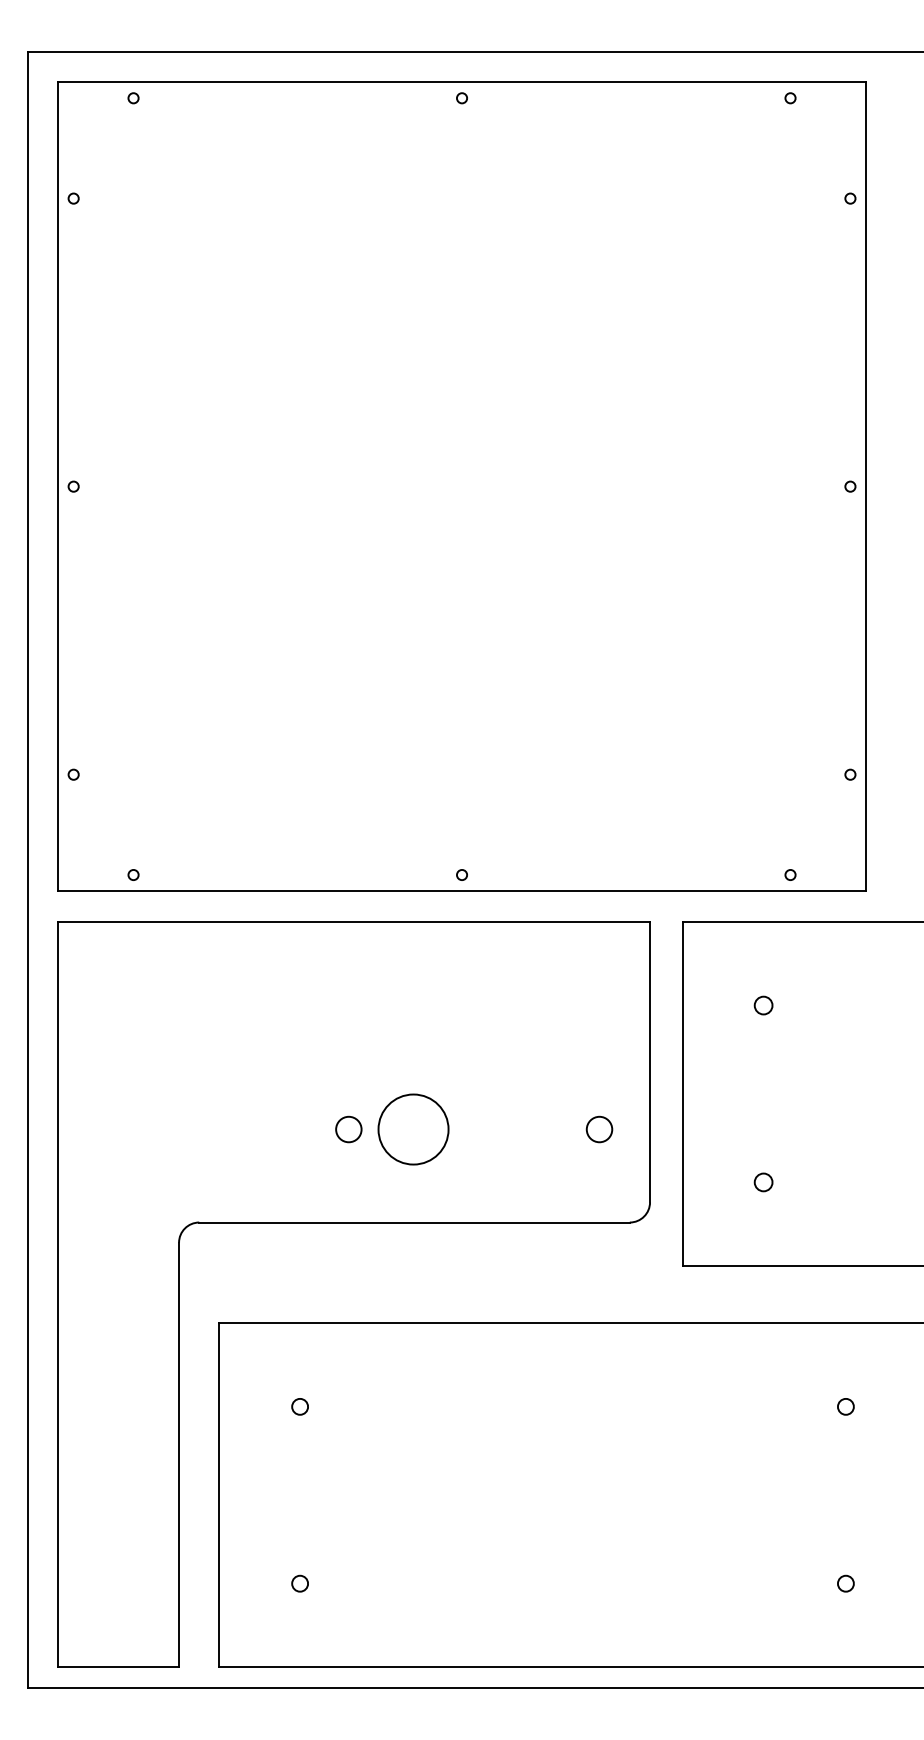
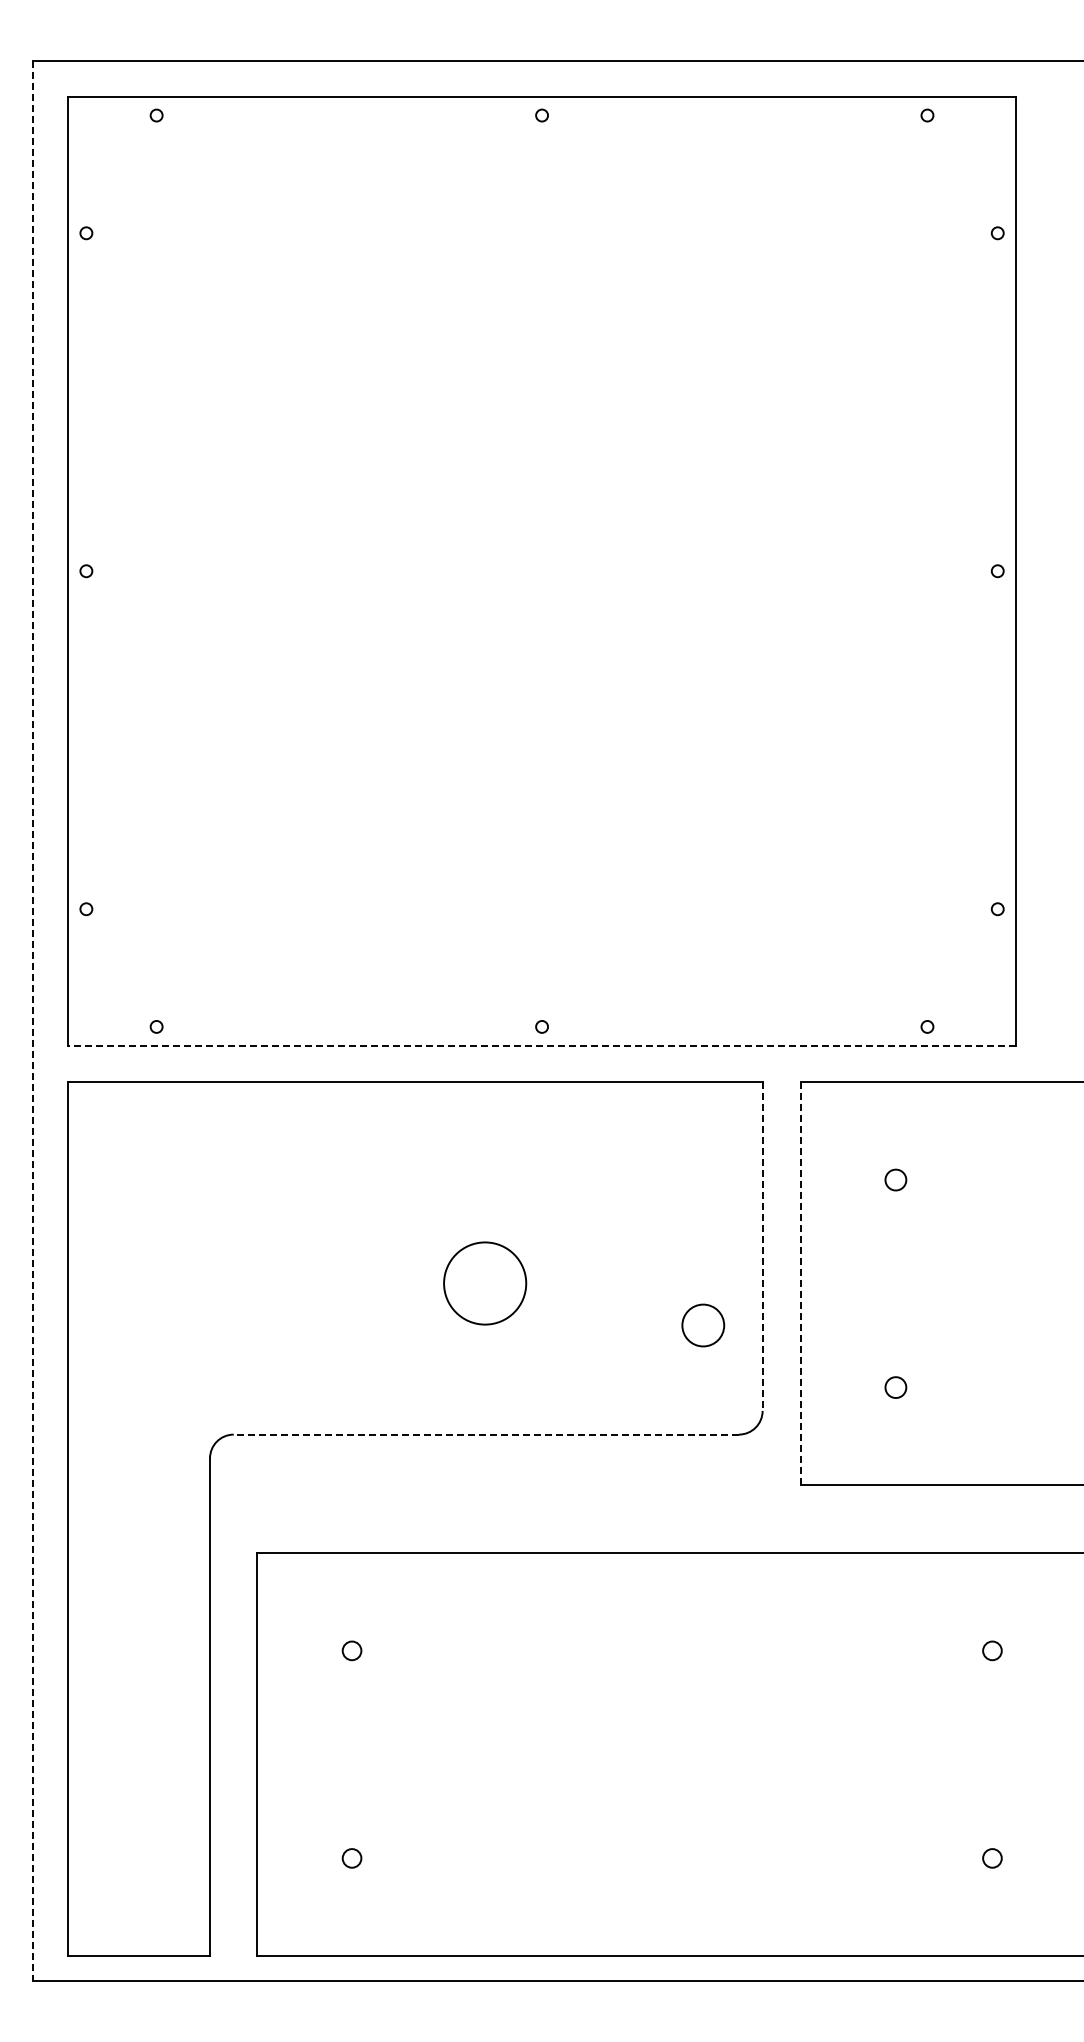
line: (27, 869) -> (32, 1020), solid -> dashed
line: (461, 890) -> (541, 1045), solid -> dashed
line: (649, 1063) -> (762, 1247), solid -> dashed
line: (683, 1093) -> (801, 1283), solid -> dashed
circle: (349, 1129) -> (409, 1325), removed
circle: (413, 1129) -> (485, 1283), moved
circle: (599, 1129) -> (703, 1325), size x1.4
line: (414, 1222) -> (486, 1434), solid -> dashed

